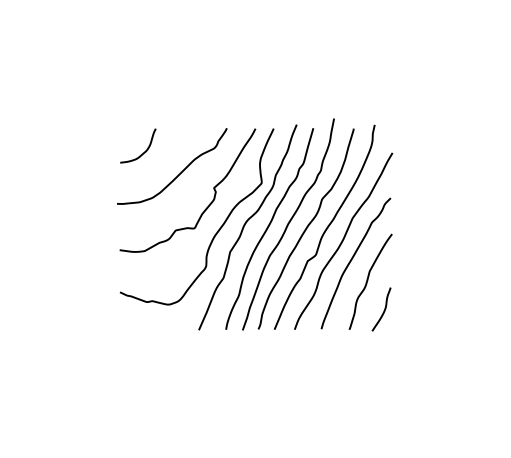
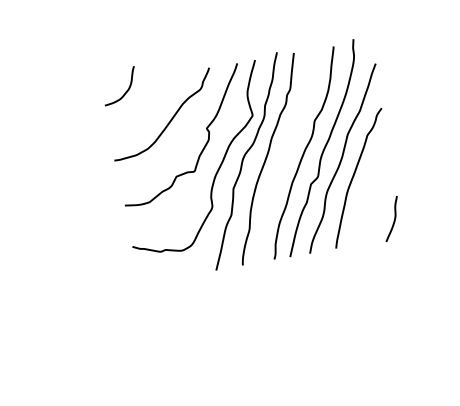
curve: (144, 151) -> (126, 90), moved
curve: (288, 224) -> (285, 151), removed
curve: (368, 280) -> (373, 192), removed

